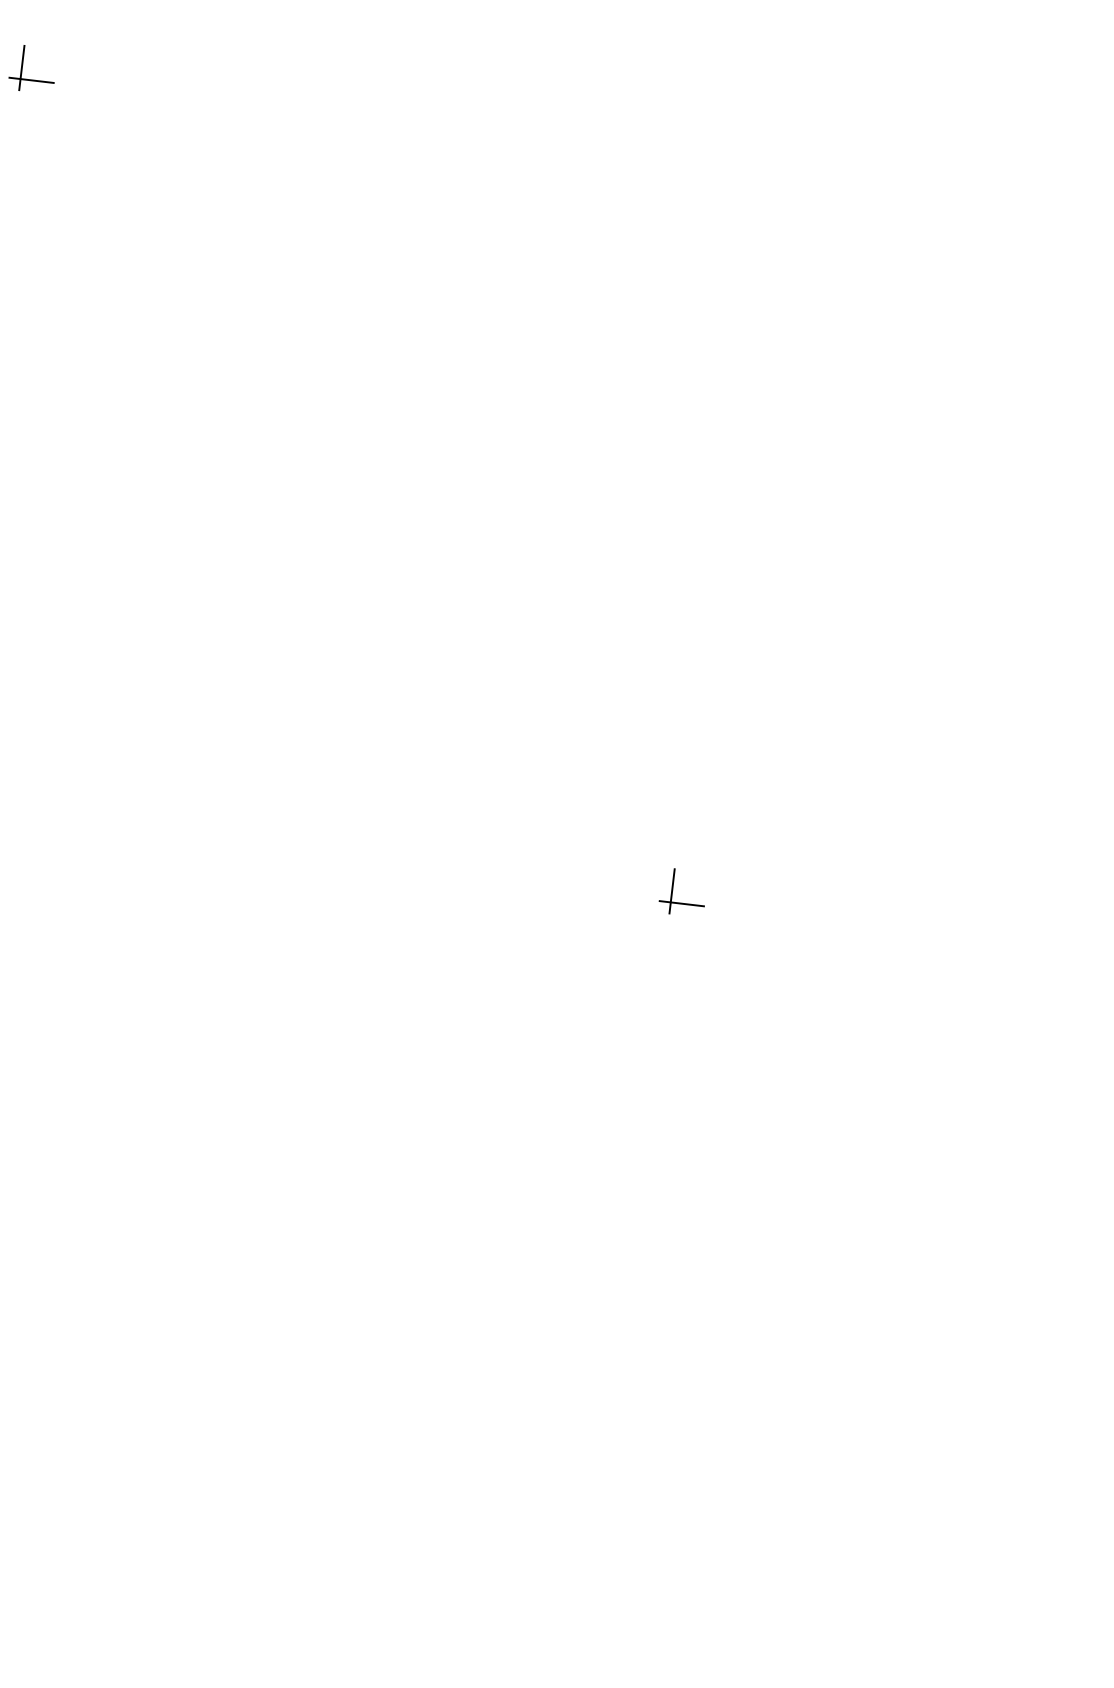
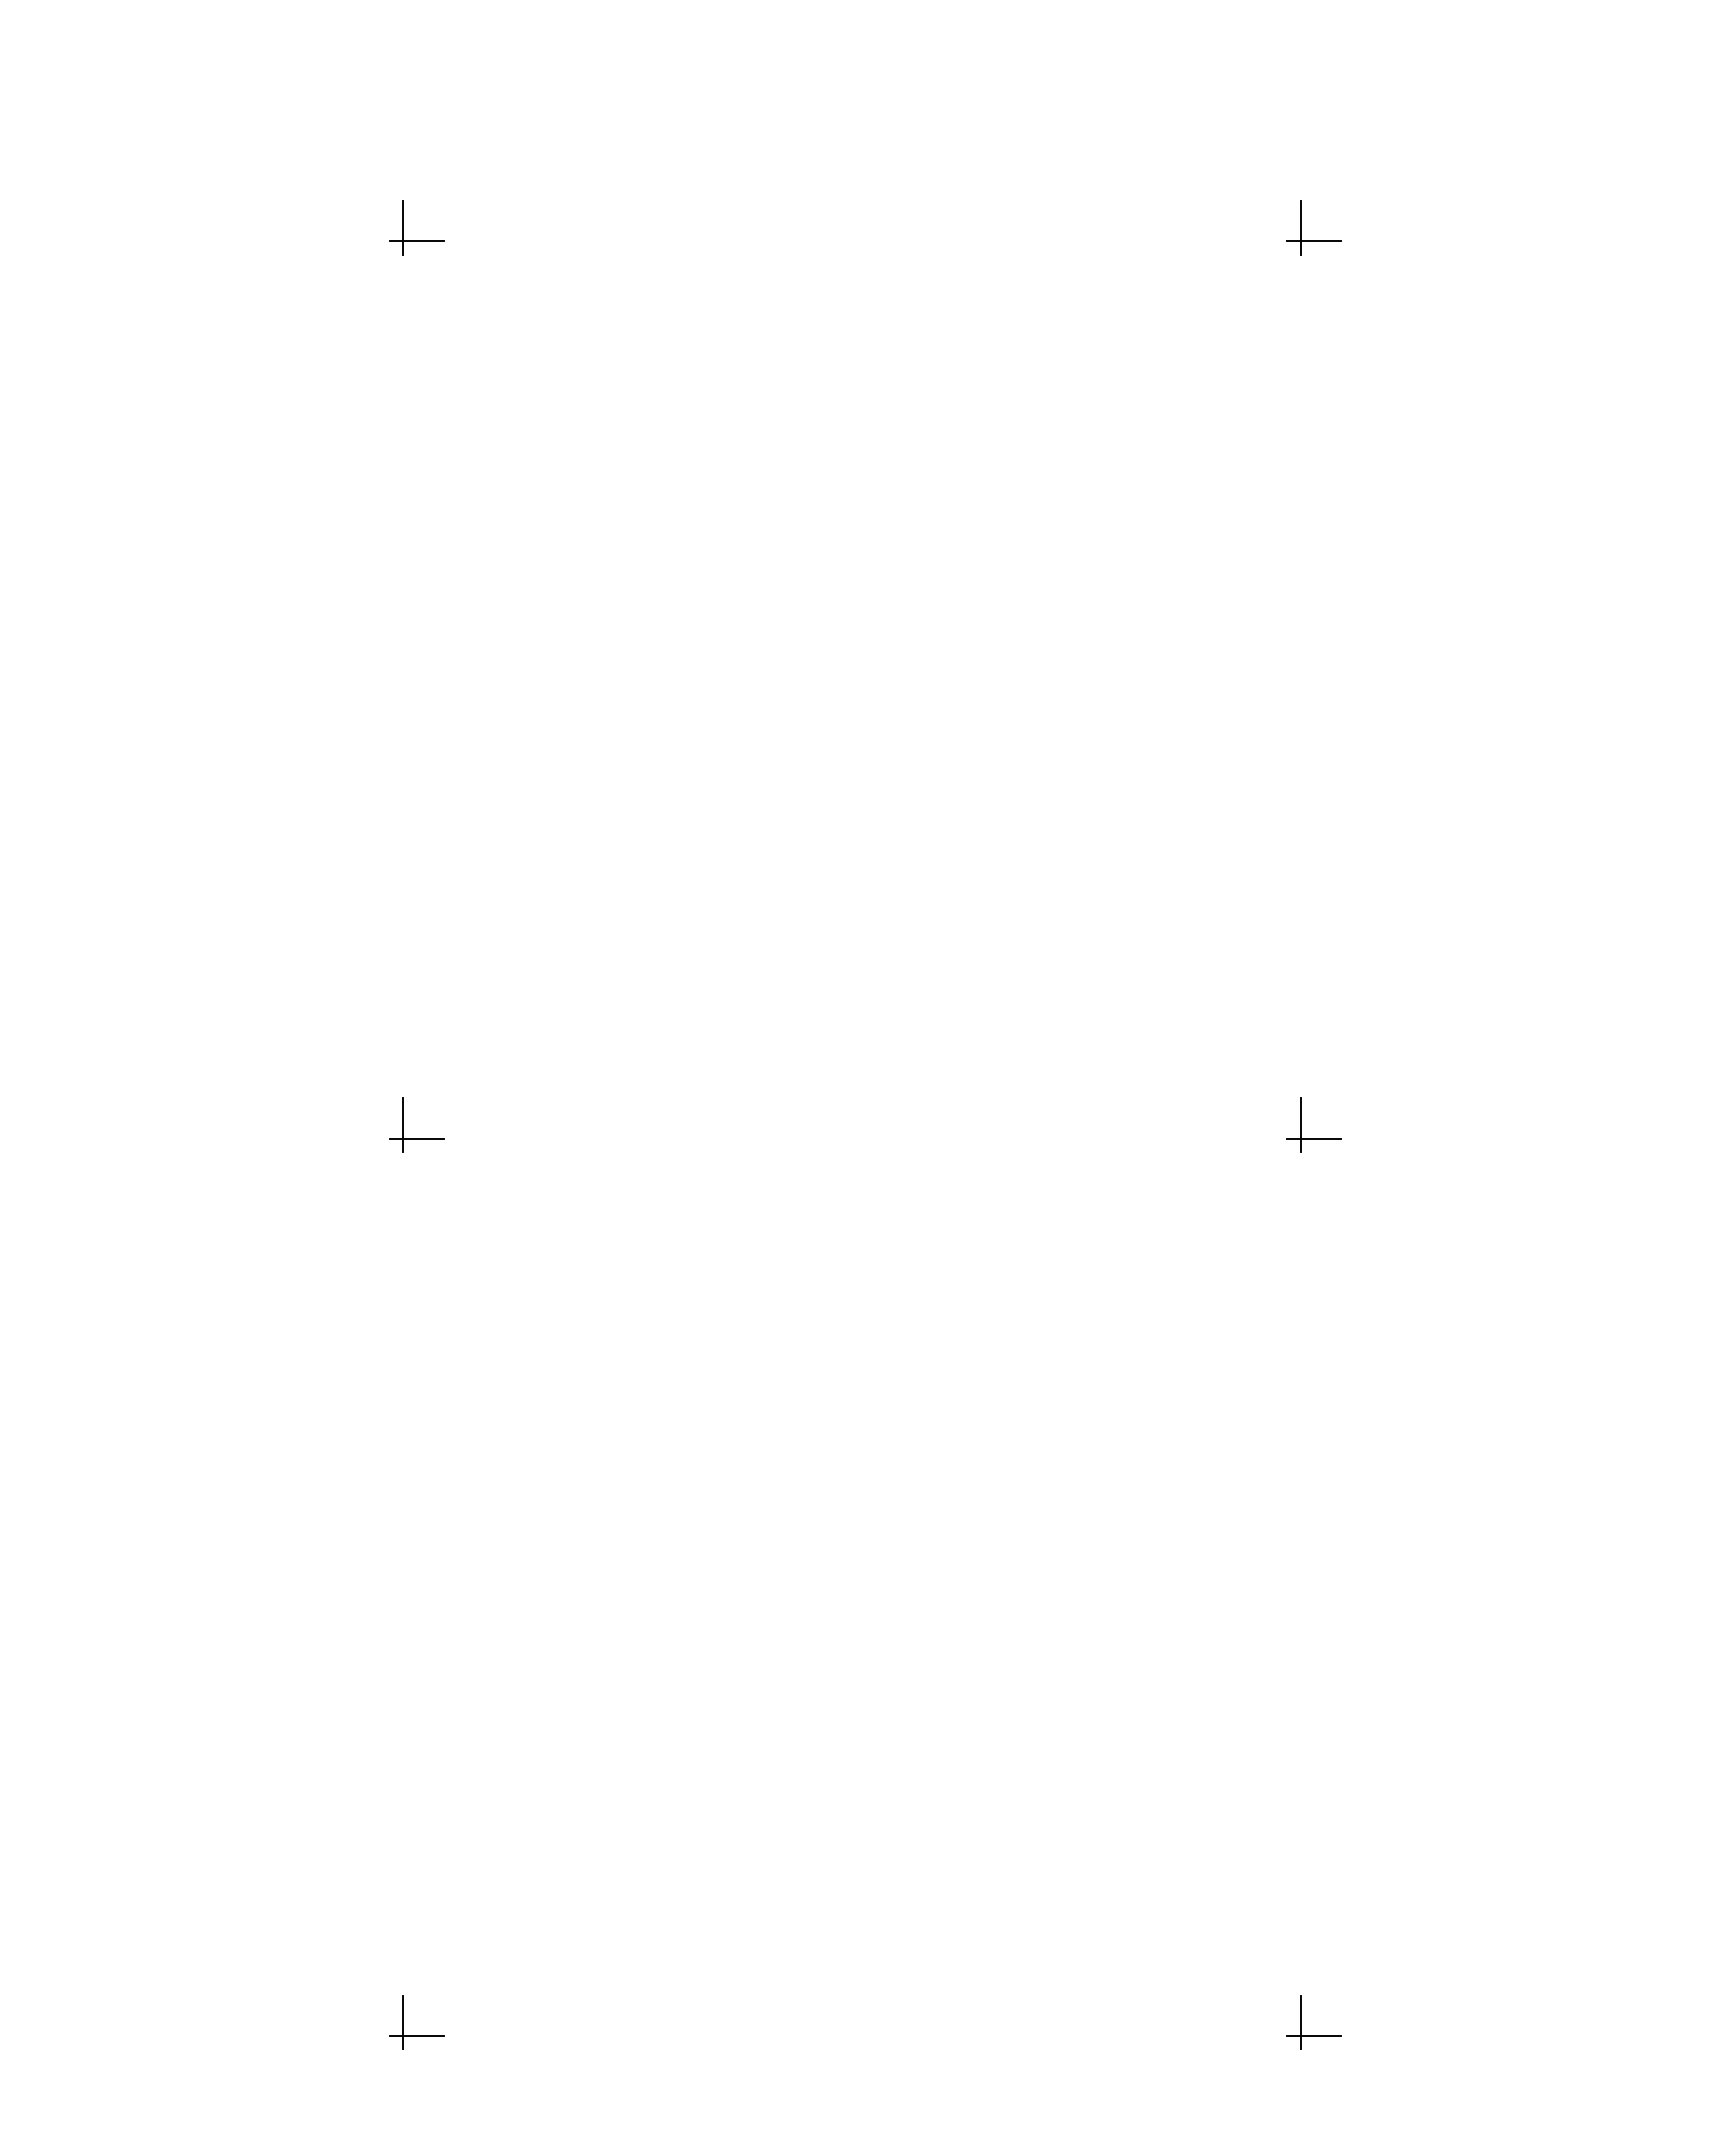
part: (759, 154) -> (1301, 227), added
part: (586, 1628) -> (1301, 2022), added

